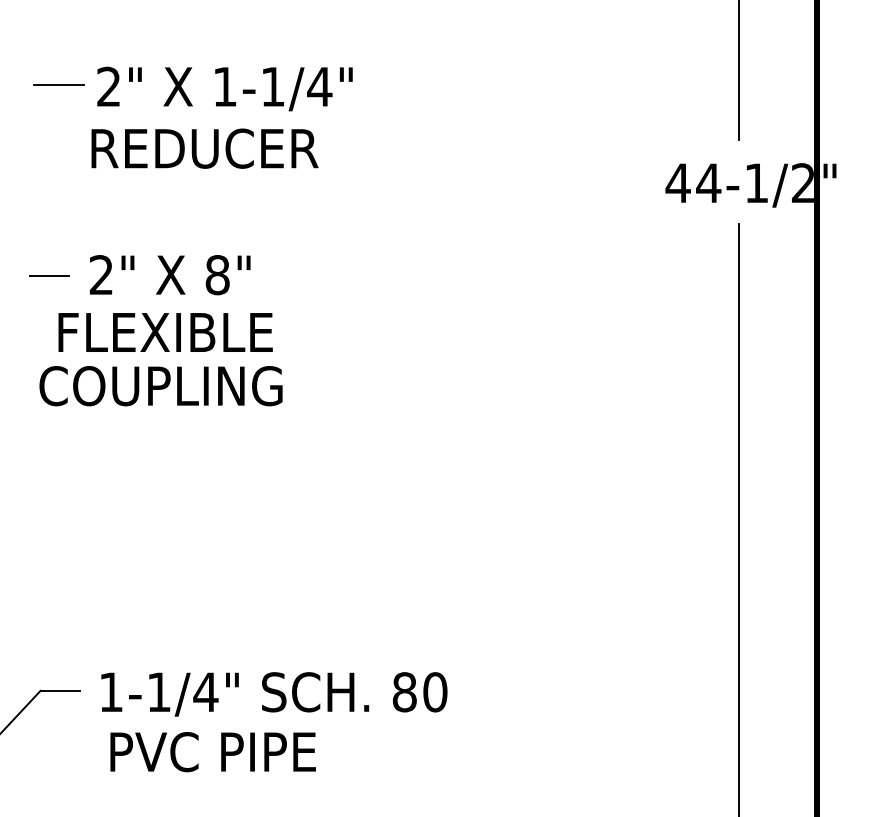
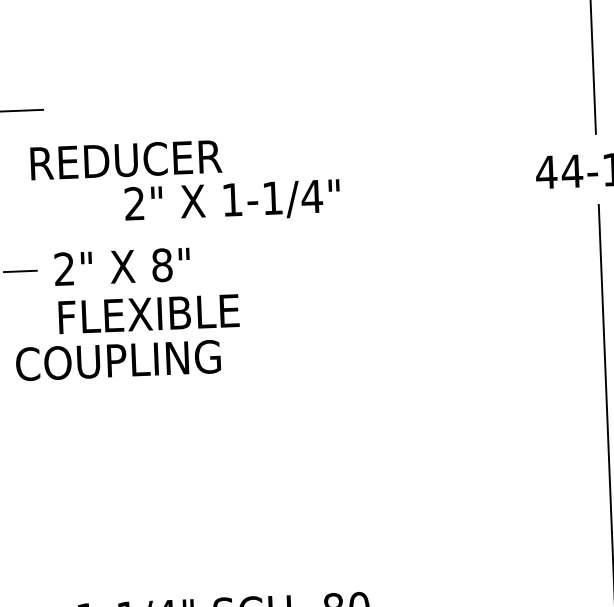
text: (224, 88) -> (231, 201), moved
text: (204, 148) -> (125, 160), moved
text: (165, 332) -> (148, 314), moved

